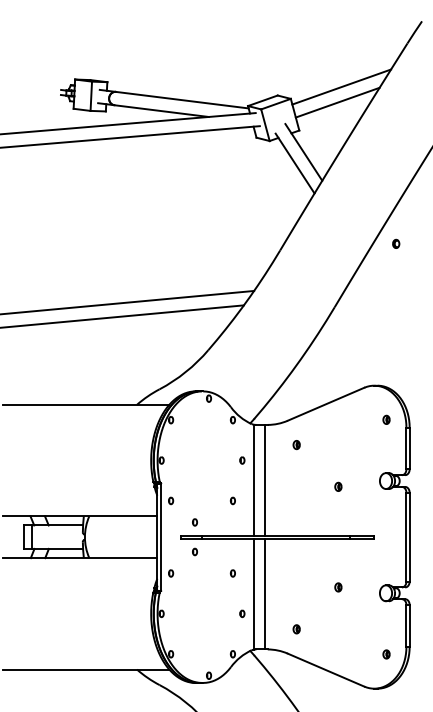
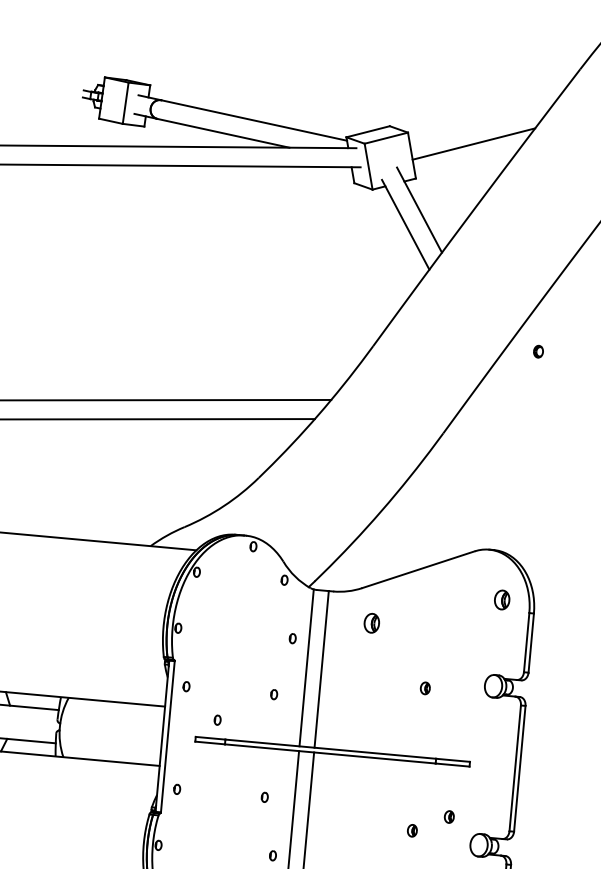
line: (341, 86) -> (481, 121), removed
part: (386, 419) -> (502, 599), size x1.6
part: (296, 445) -> (371, 624), size x1.6
part: (194, 551) -> (213, 761), removed
part: (363, 575) -> (449, 817), added

